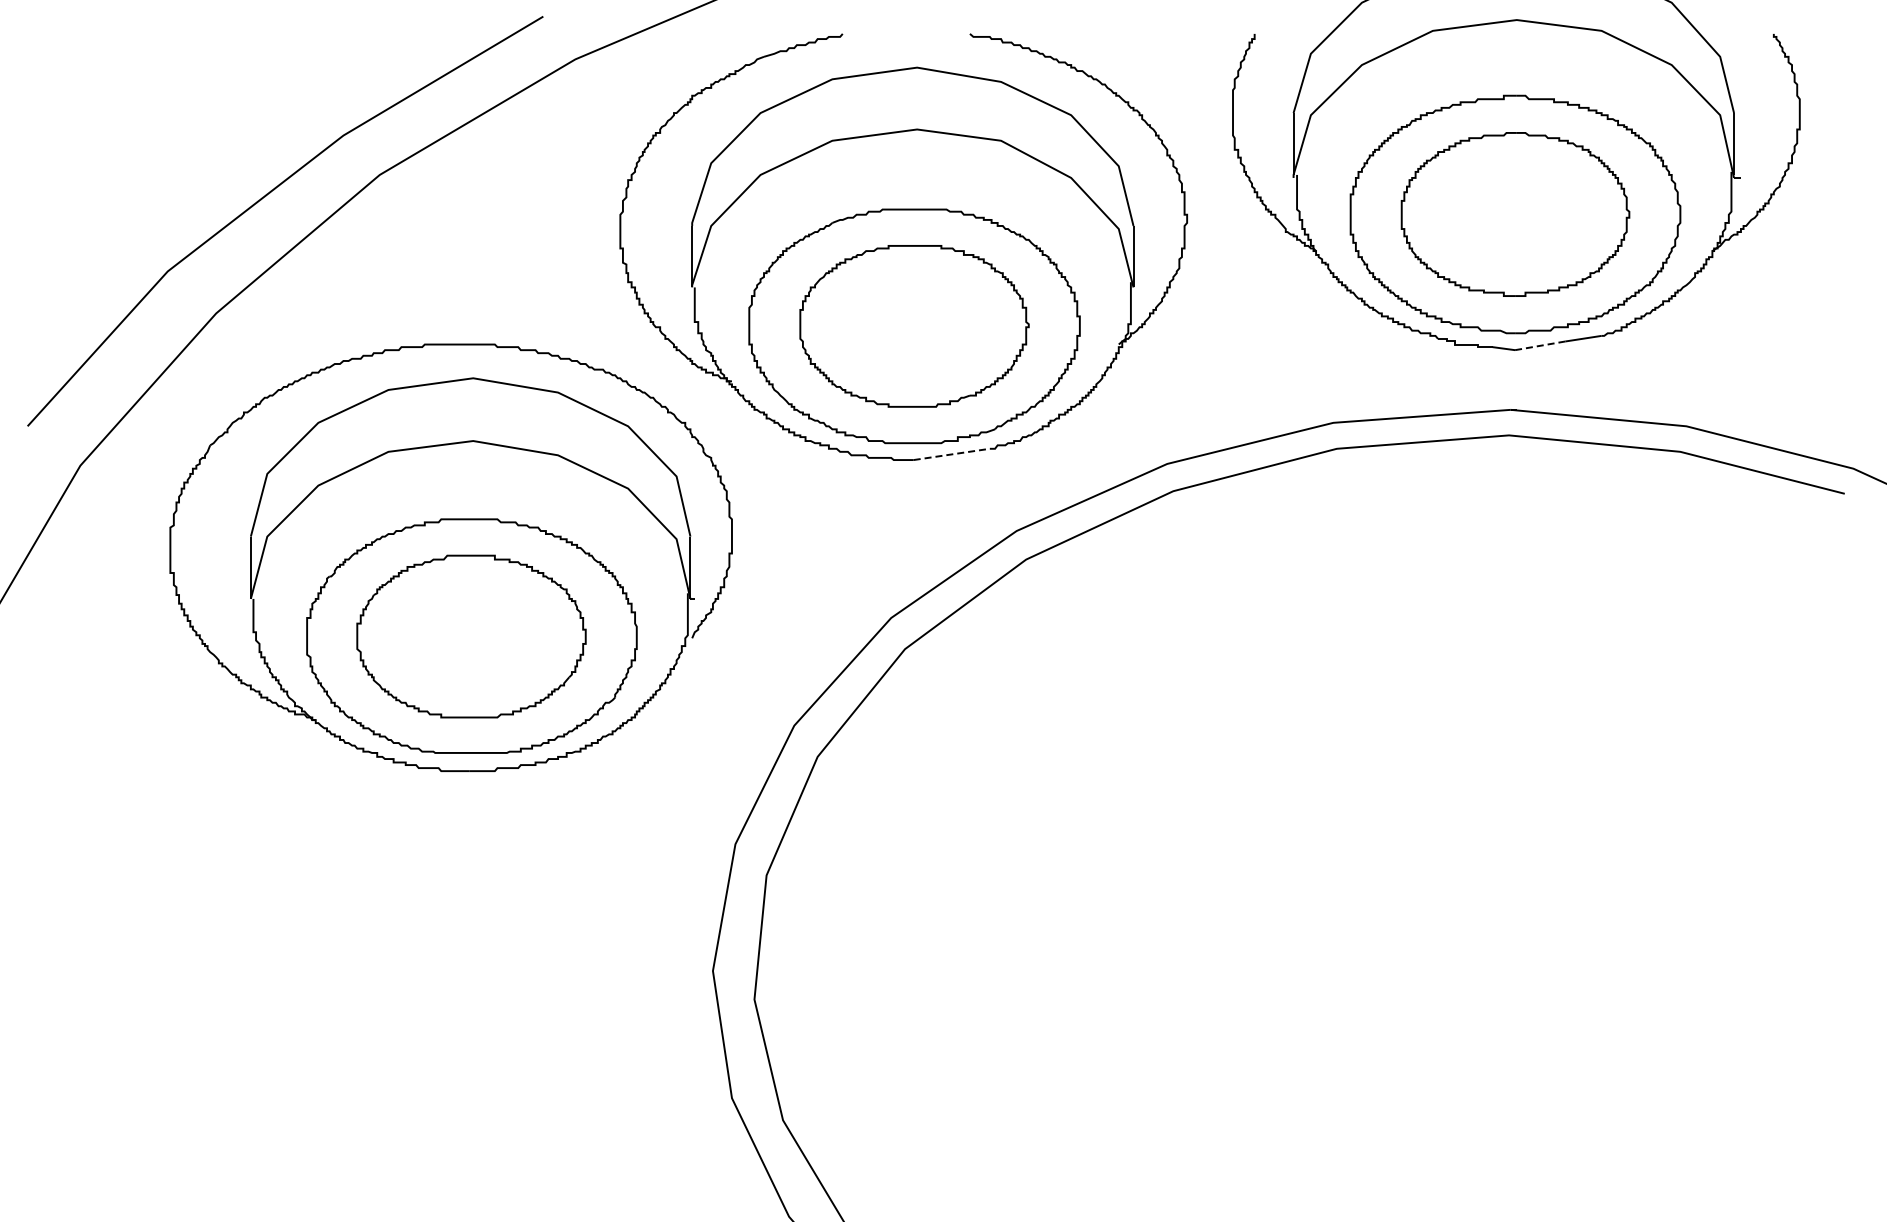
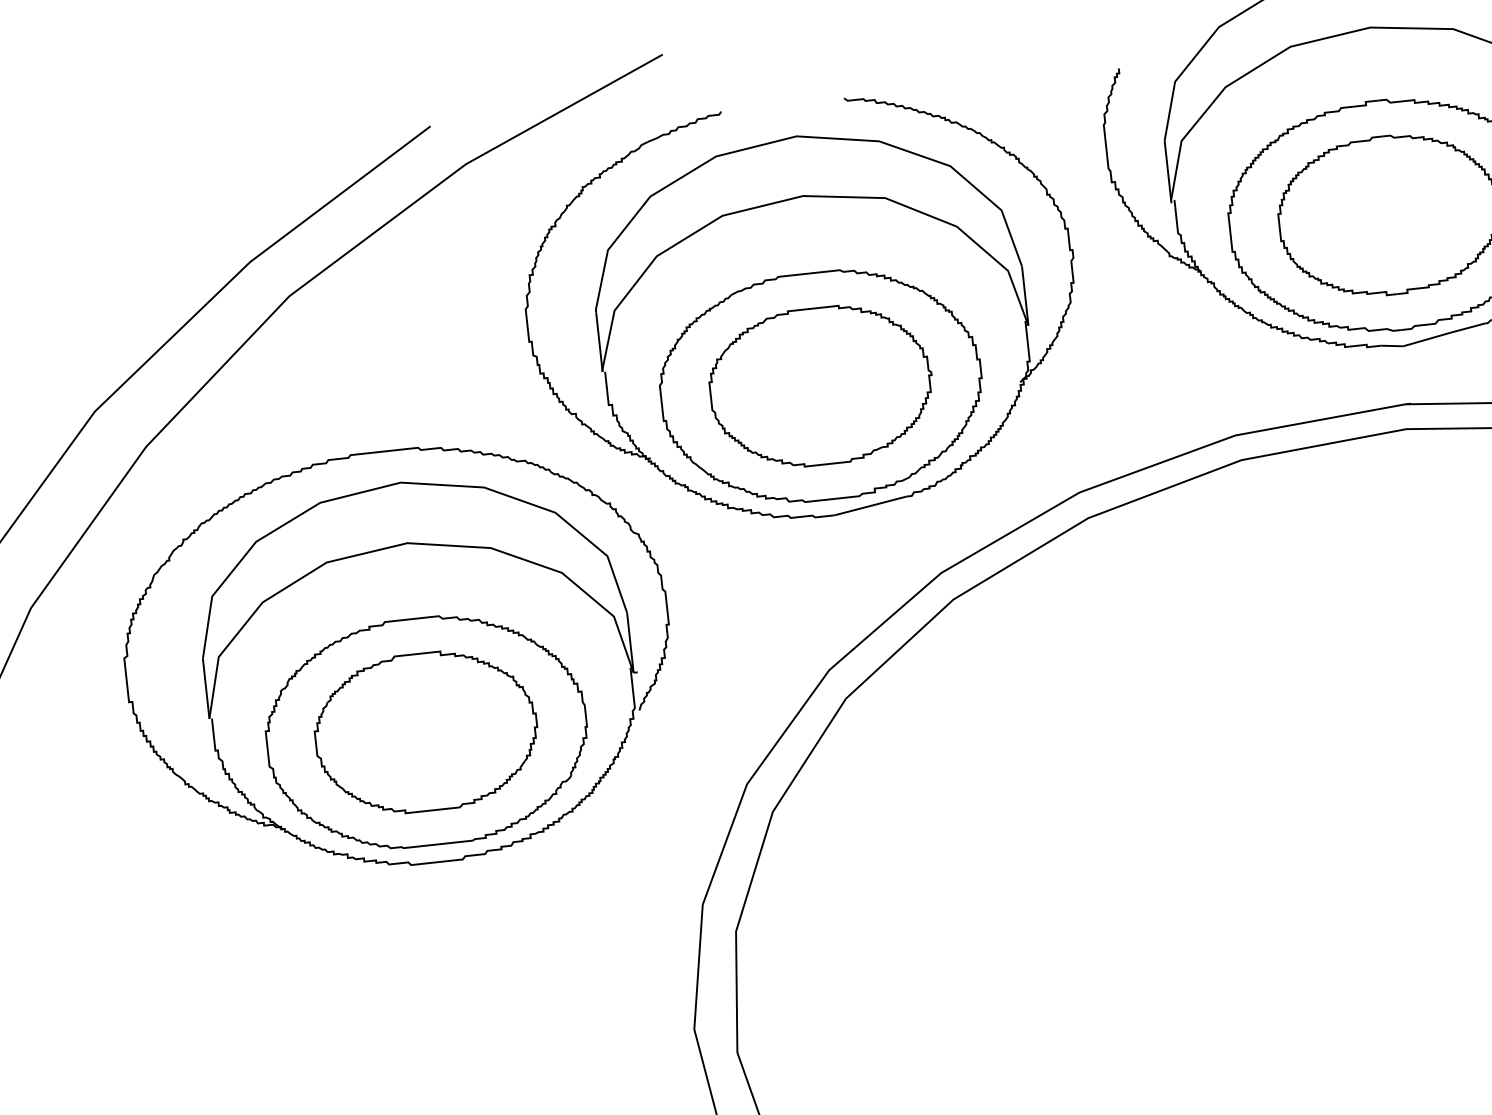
line: (1540, 345) -> (1427, 339), dashed -> solid
line: (952, 454) -> (871, 505), dashed -> solid

